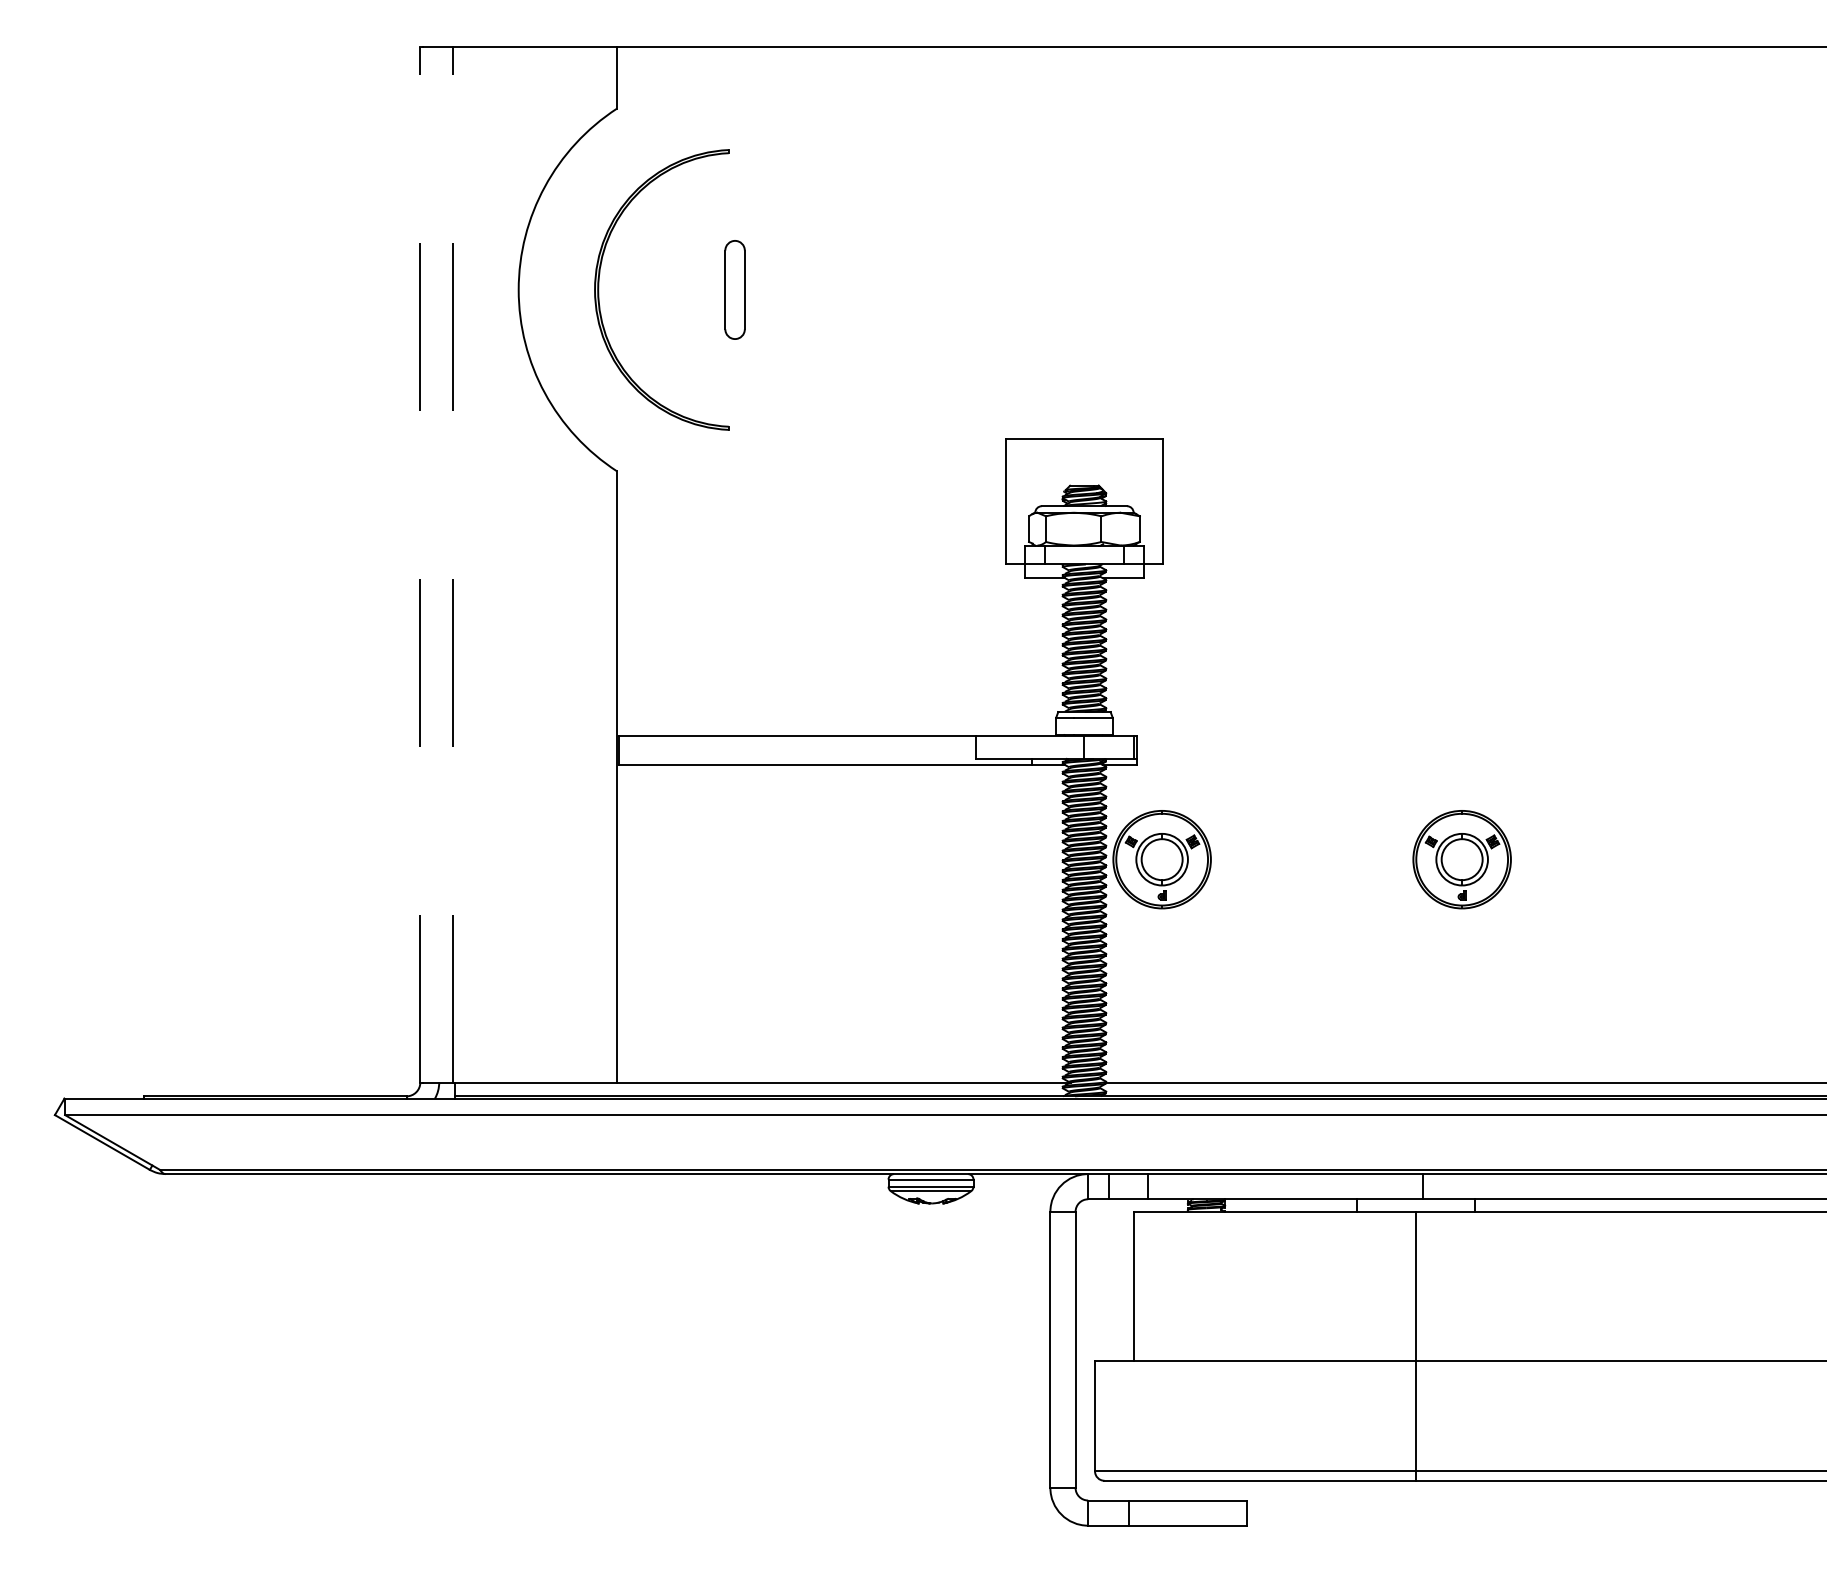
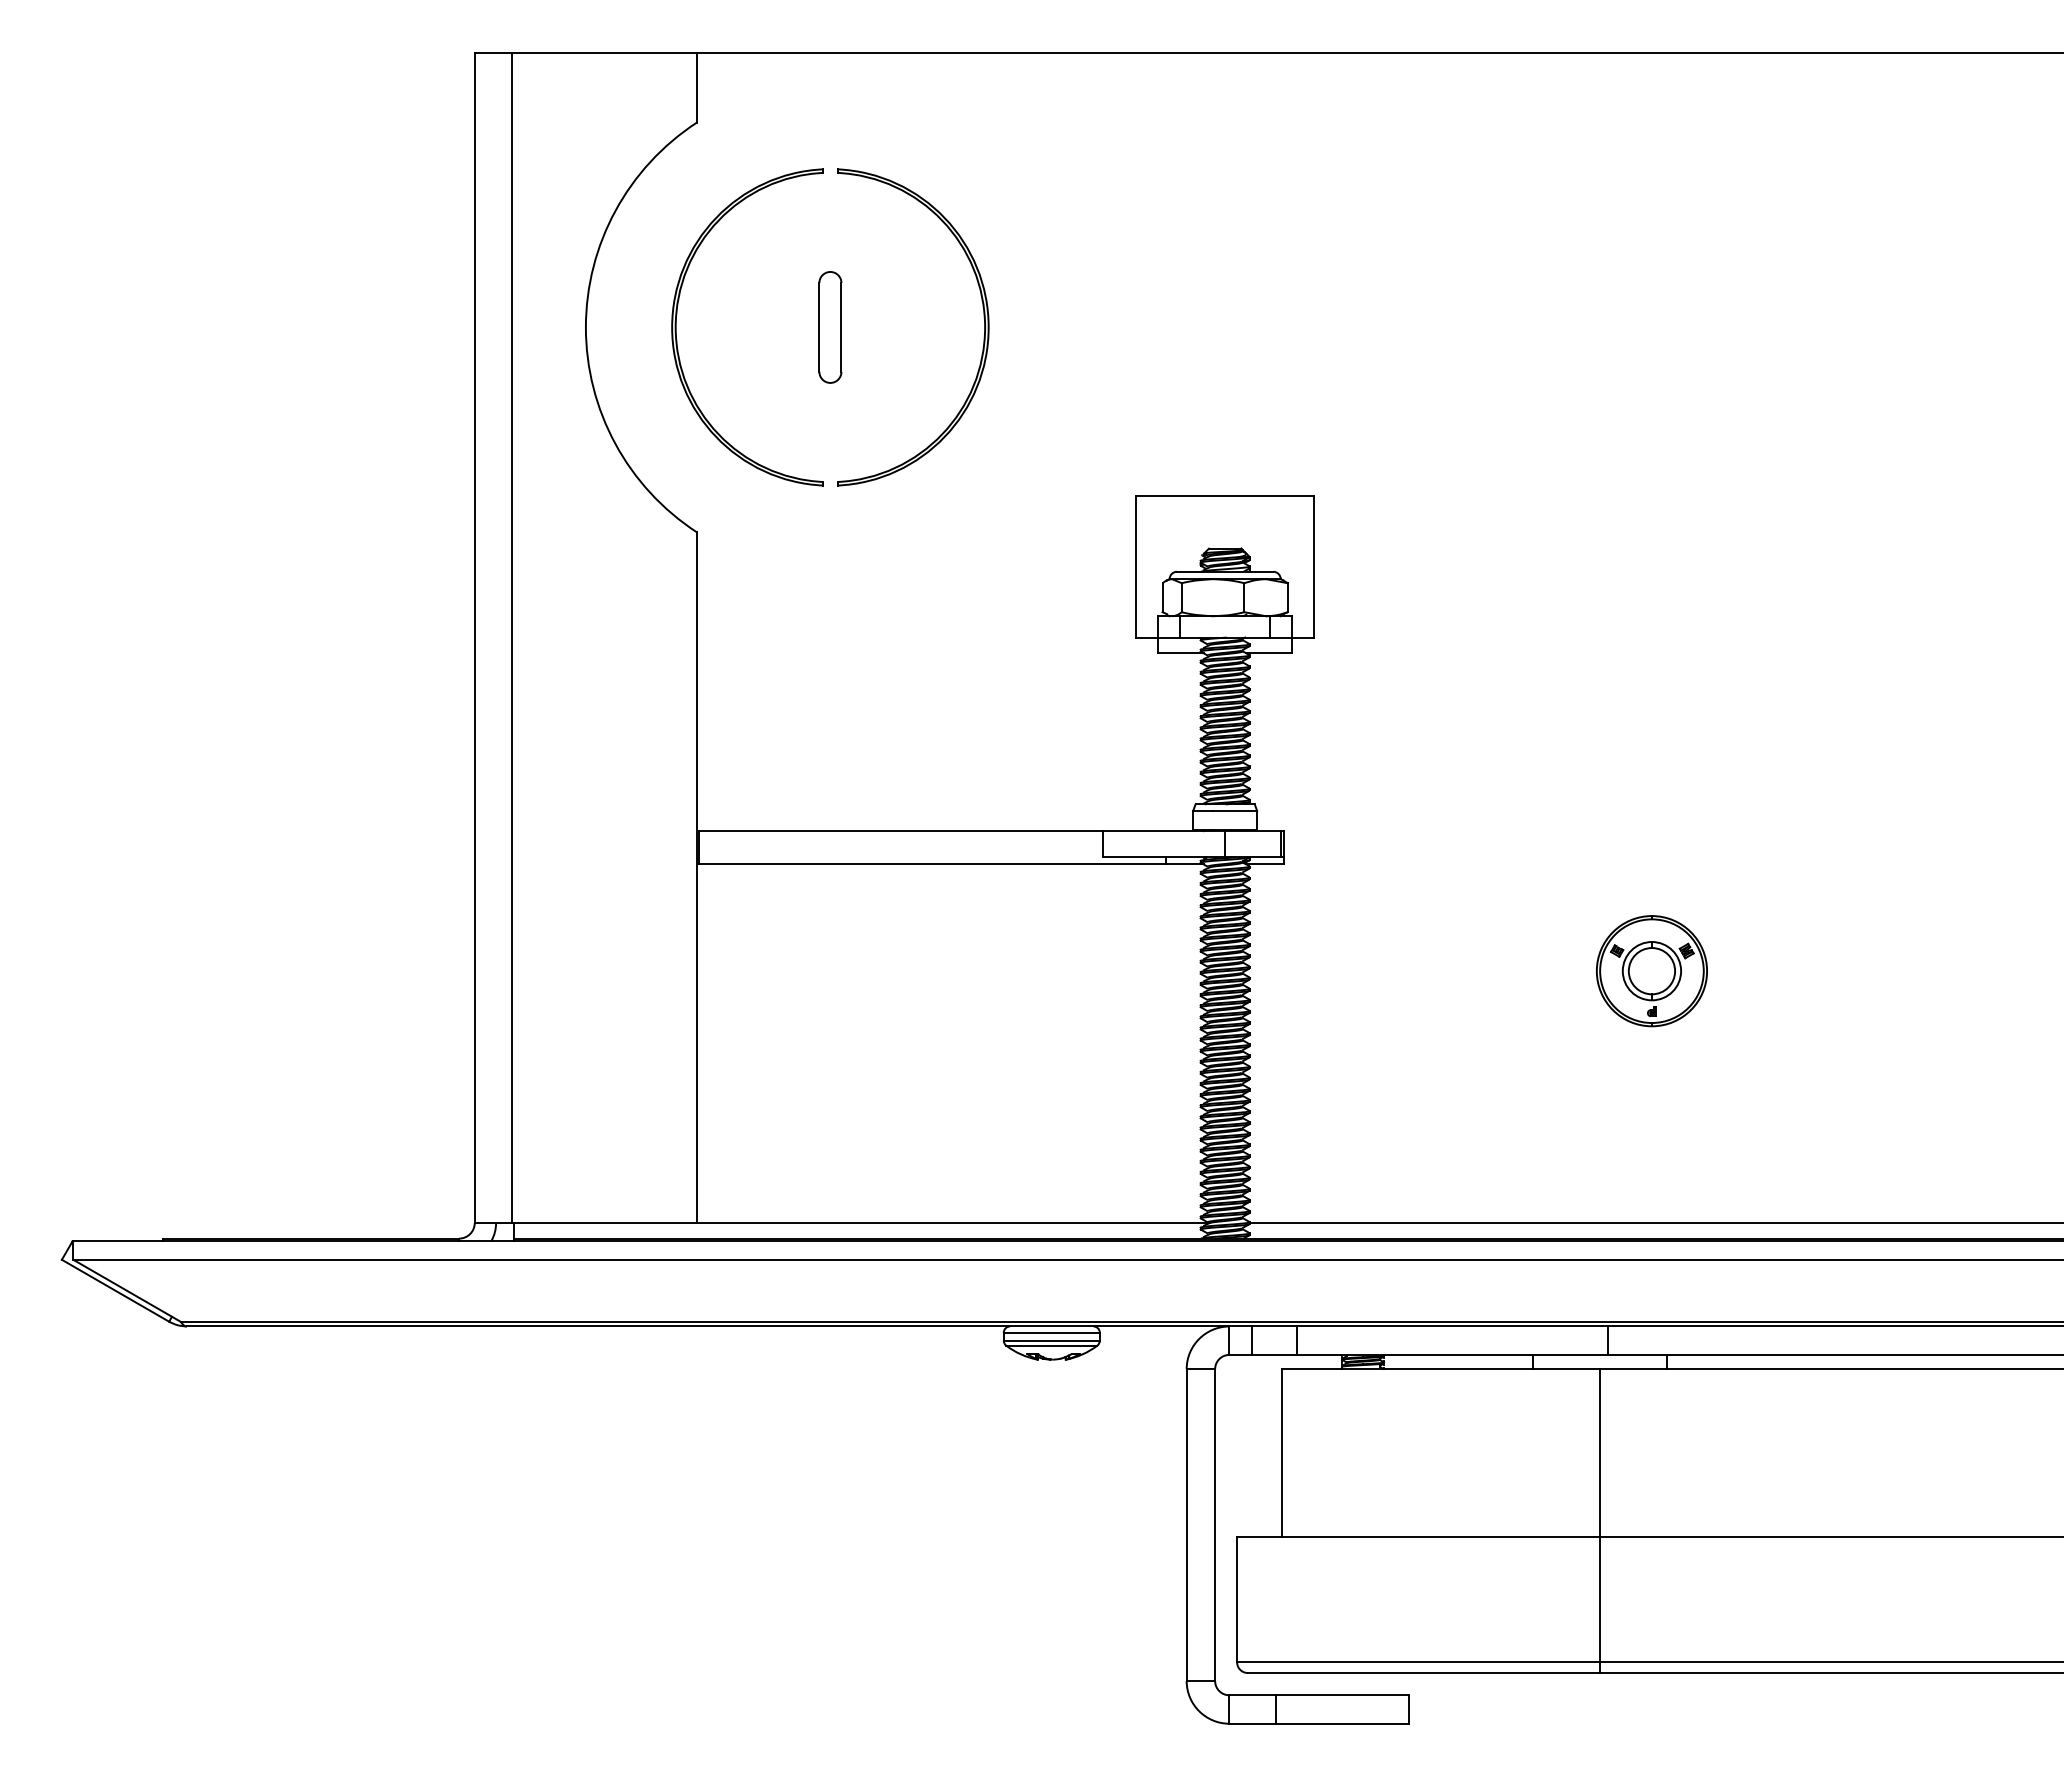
part: (870, 281) -> (983, 317), added
line: (420, 565) -> (474, 638), dashed -> solid
line: (452, 565) -> (511, 638), dashed -> solid
part: (1161, 859) -> (1312, 971), removed

